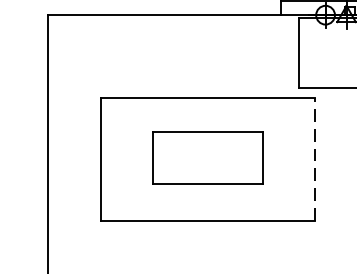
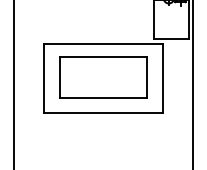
part: (208, 157) -> (103, 77), size x1.43
line: (315, 157) -> (163, 77), dashed -> solid

